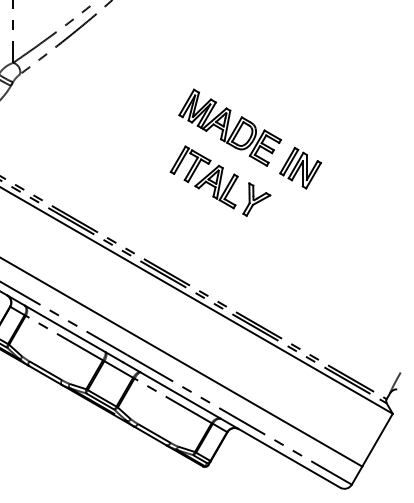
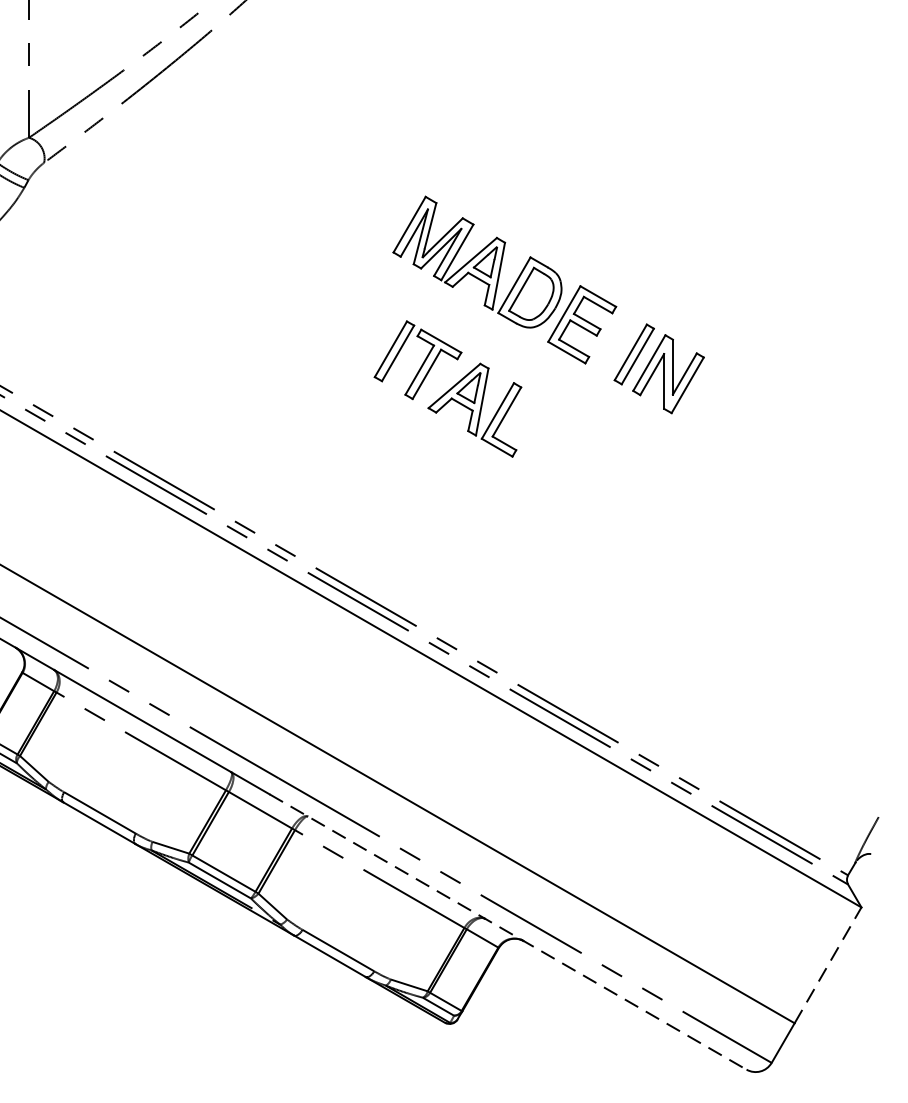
part: (256, 199) -> (562, 437), removed
line: (231, 425) -> (507, 933), solid -> dashed
line: (377, 439) -> (827, 963), solid -> dashed

